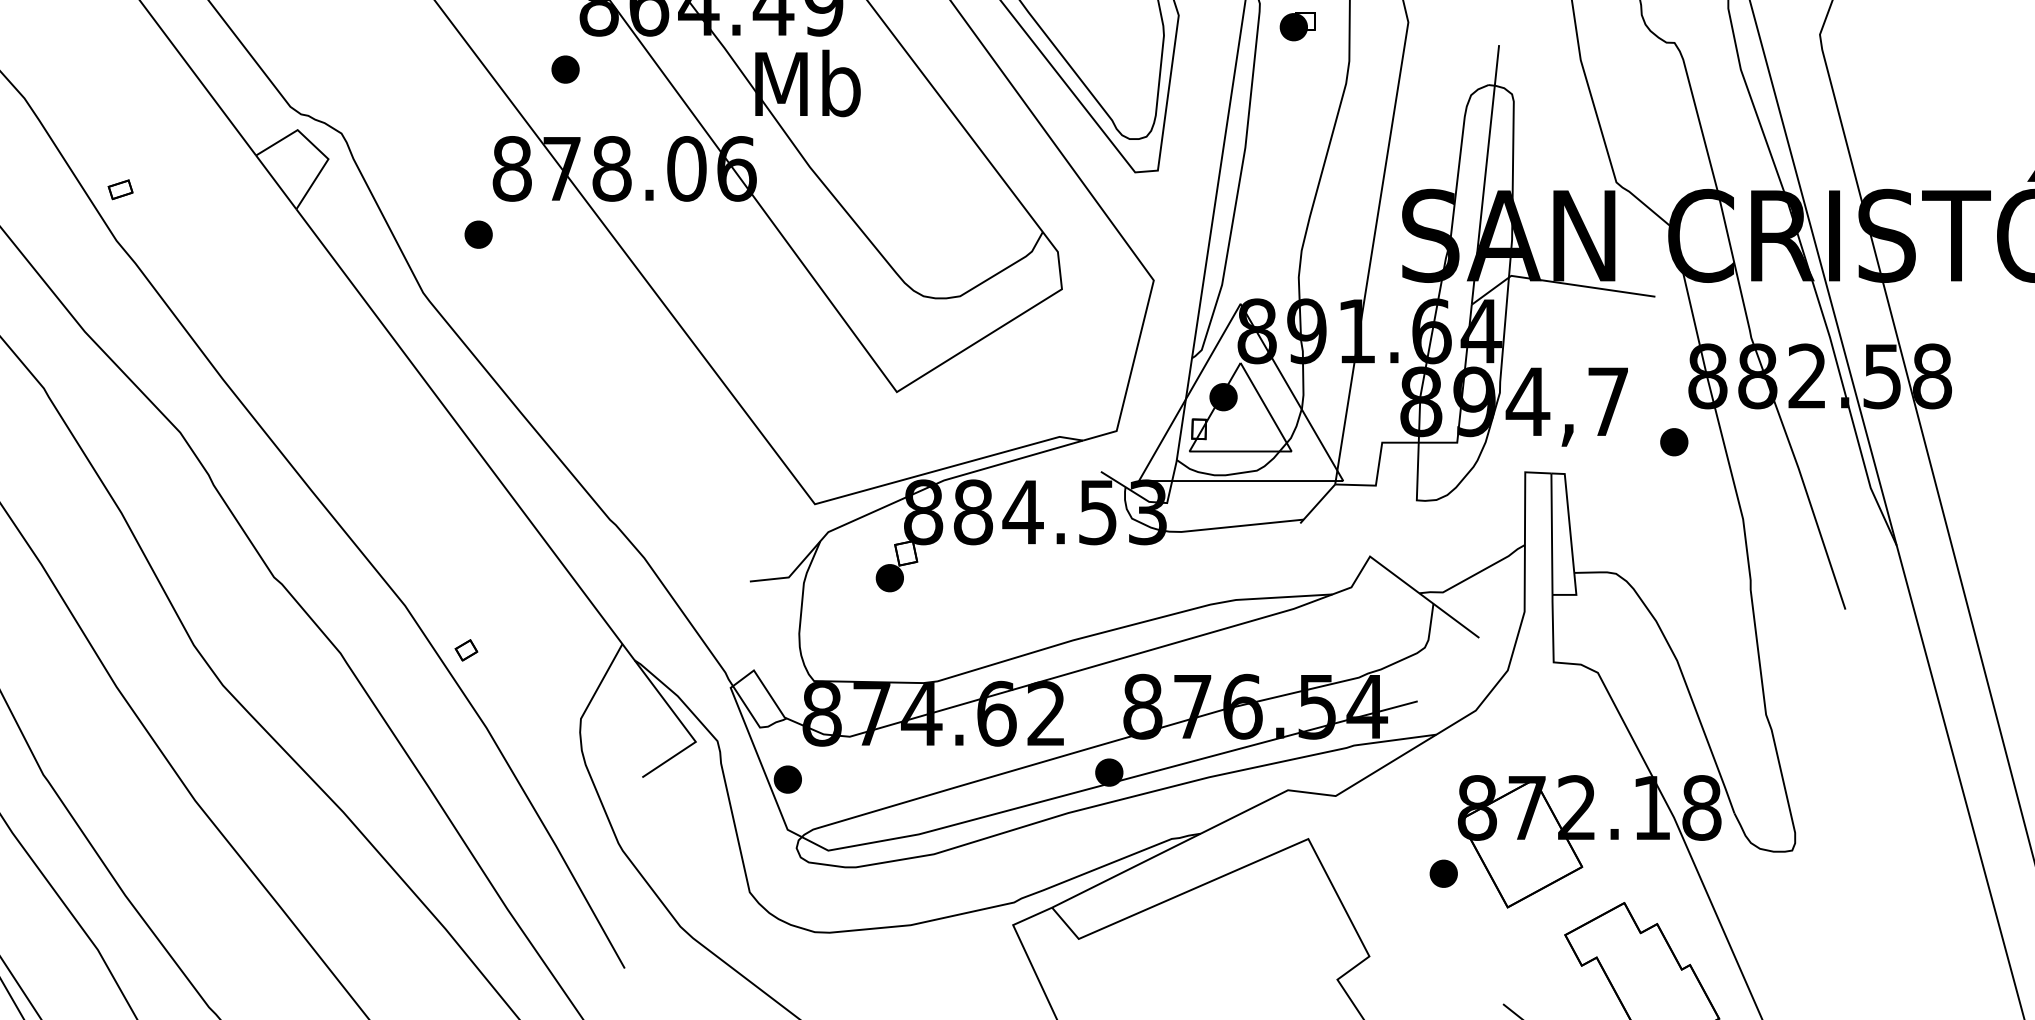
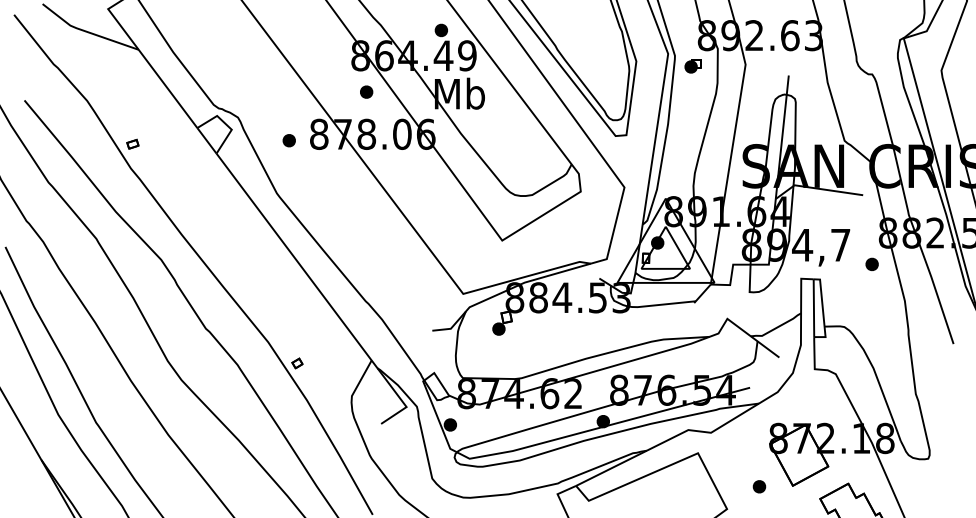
part: (565, 68) -> (366, 91), moved
part: (477, 234) -> (288, 140), moved
part: (1443, 873) -> (759, 486), moved

